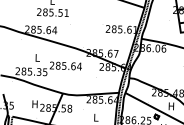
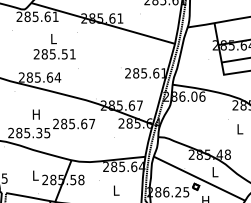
text: (36, 57) -> (35, 114), L -> H
text: (79, 66) -> (91, 124), 285.64 -> 285.67
text: (34, 104) -> (34, 175), H -> L
text: (171, 106) -> (214, 172), H -> L

